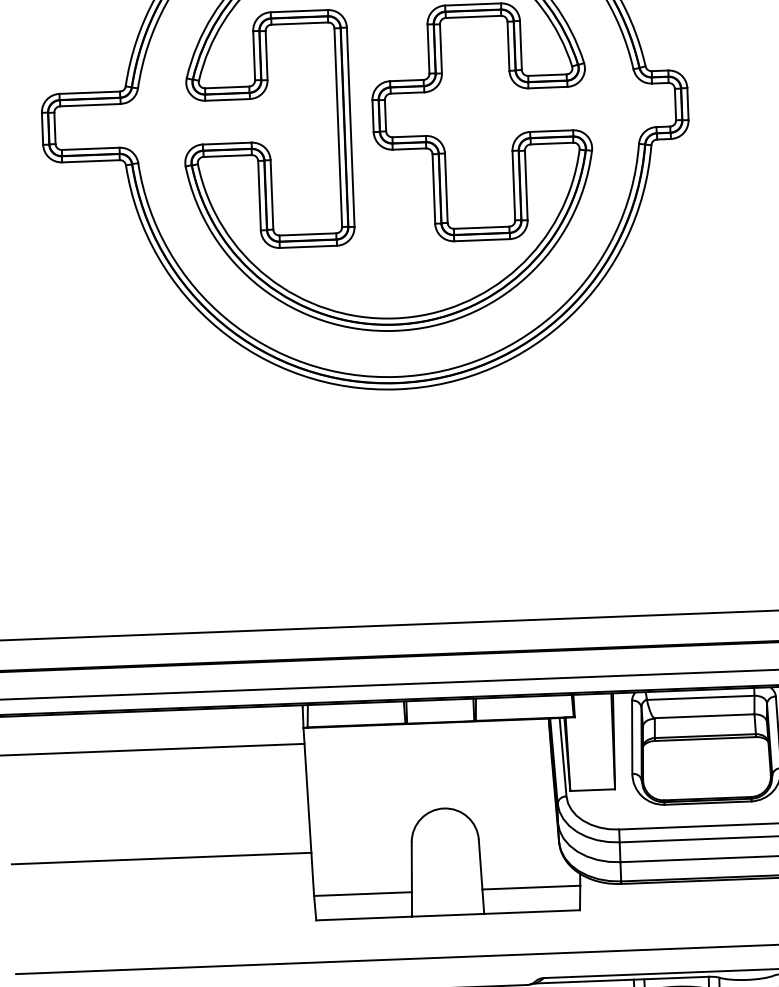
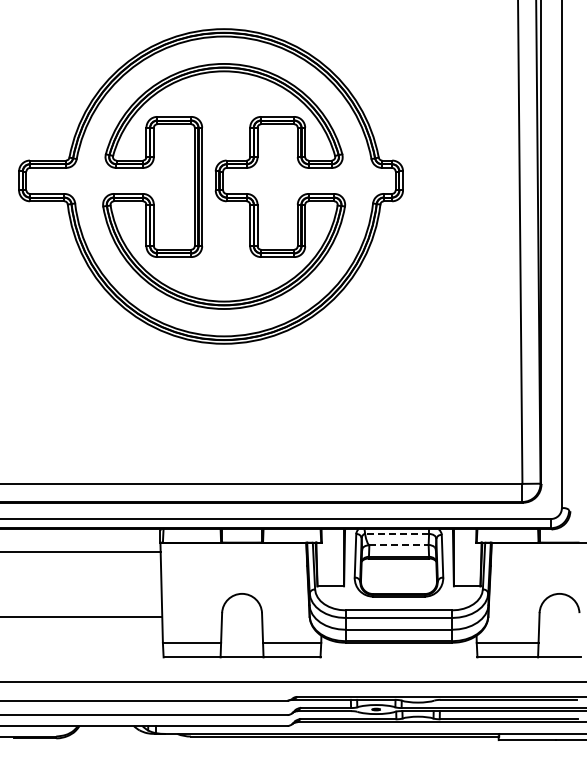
line: (699, 697) -> (396, 533), solid -> dashed
line: (705, 715) -> (399, 544), solid -> dashed

